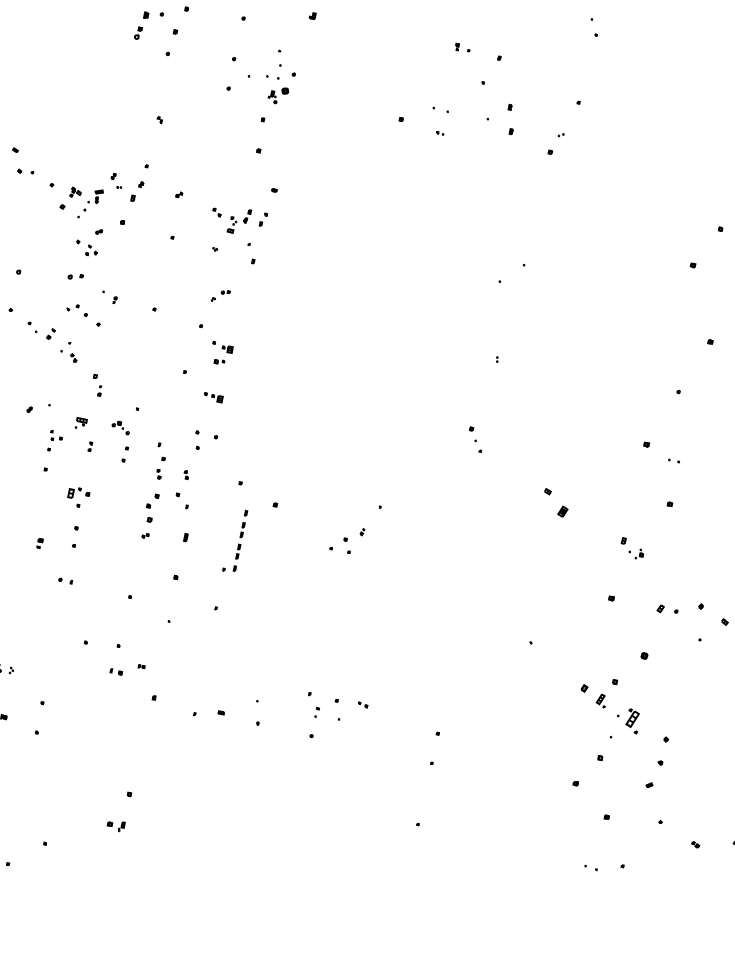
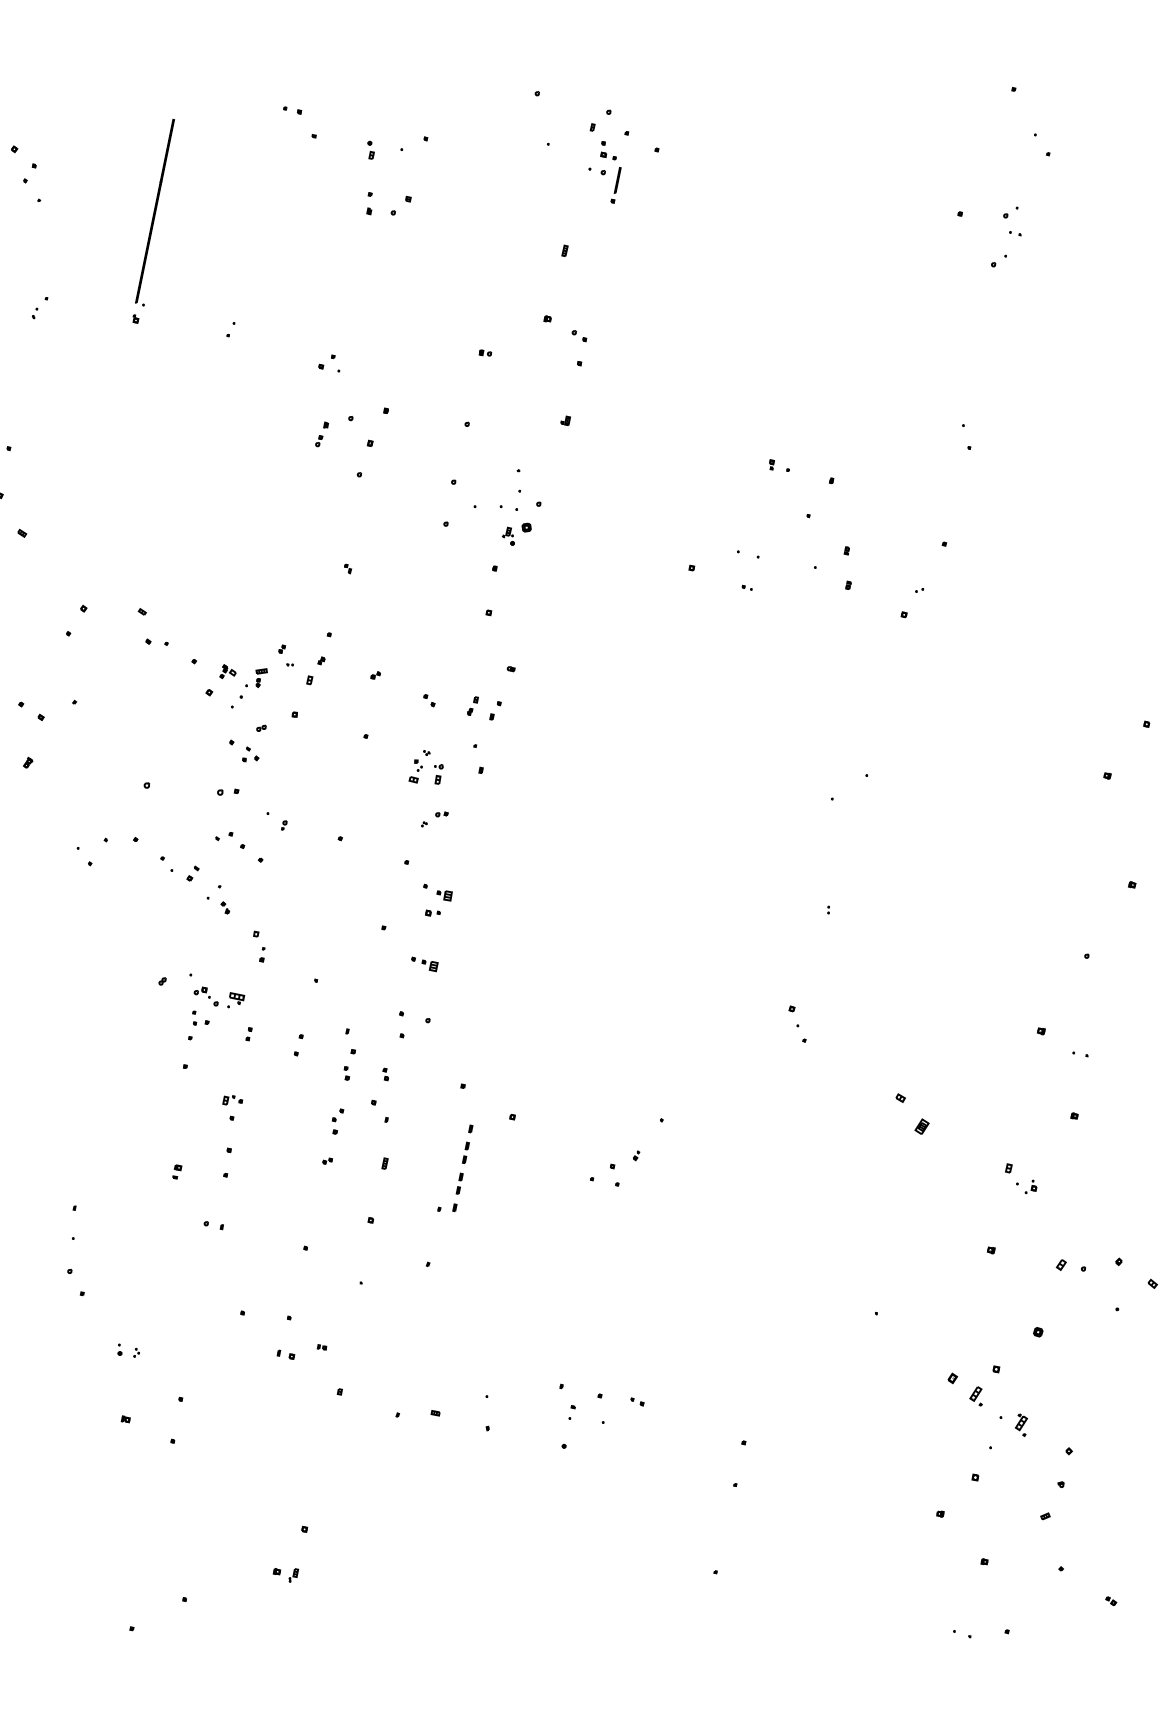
part: (141, 25) -> (321, 434), size x0.62
part: (231, 225) -> (415, 771), moved
part: (223, 264) -> (438, 774), added
part: (120, 428) -> (205, 996), moved
part: (78, 493) -> (232, 1100), size x0.62
part: (152, 508) -> (337, 1121), size x0.62
part: (632, 720) -> (1021, 1424), size x0.62

